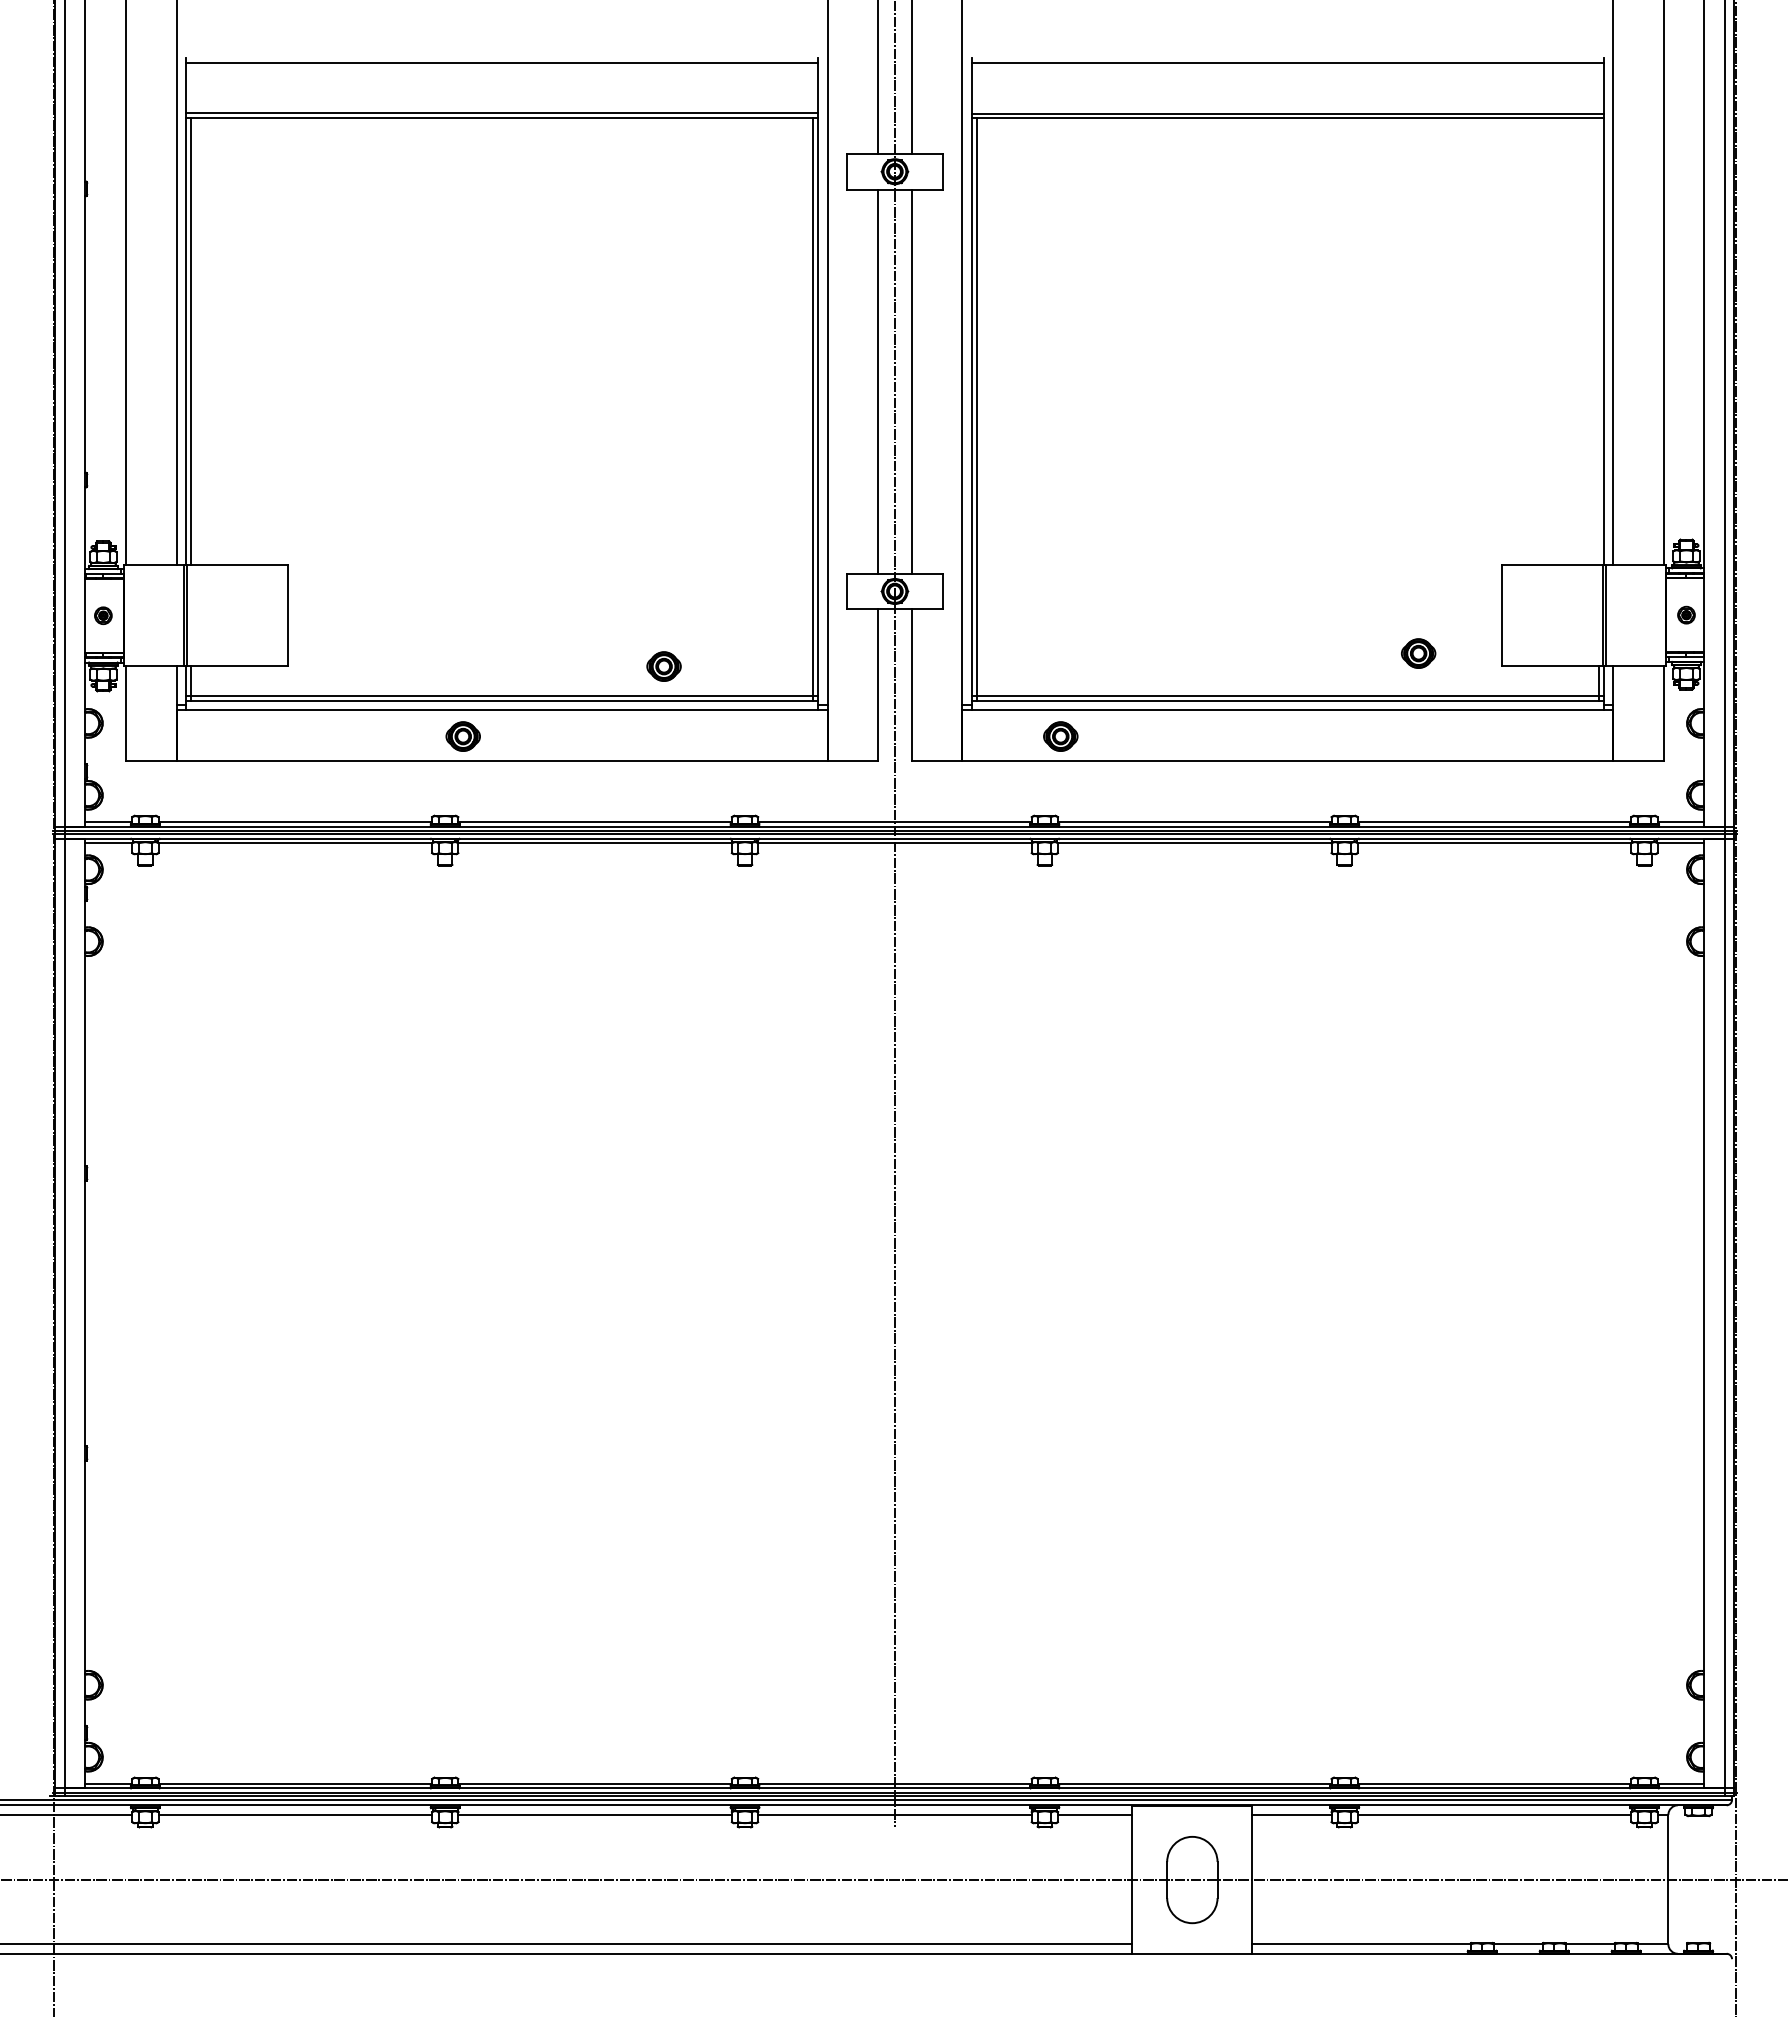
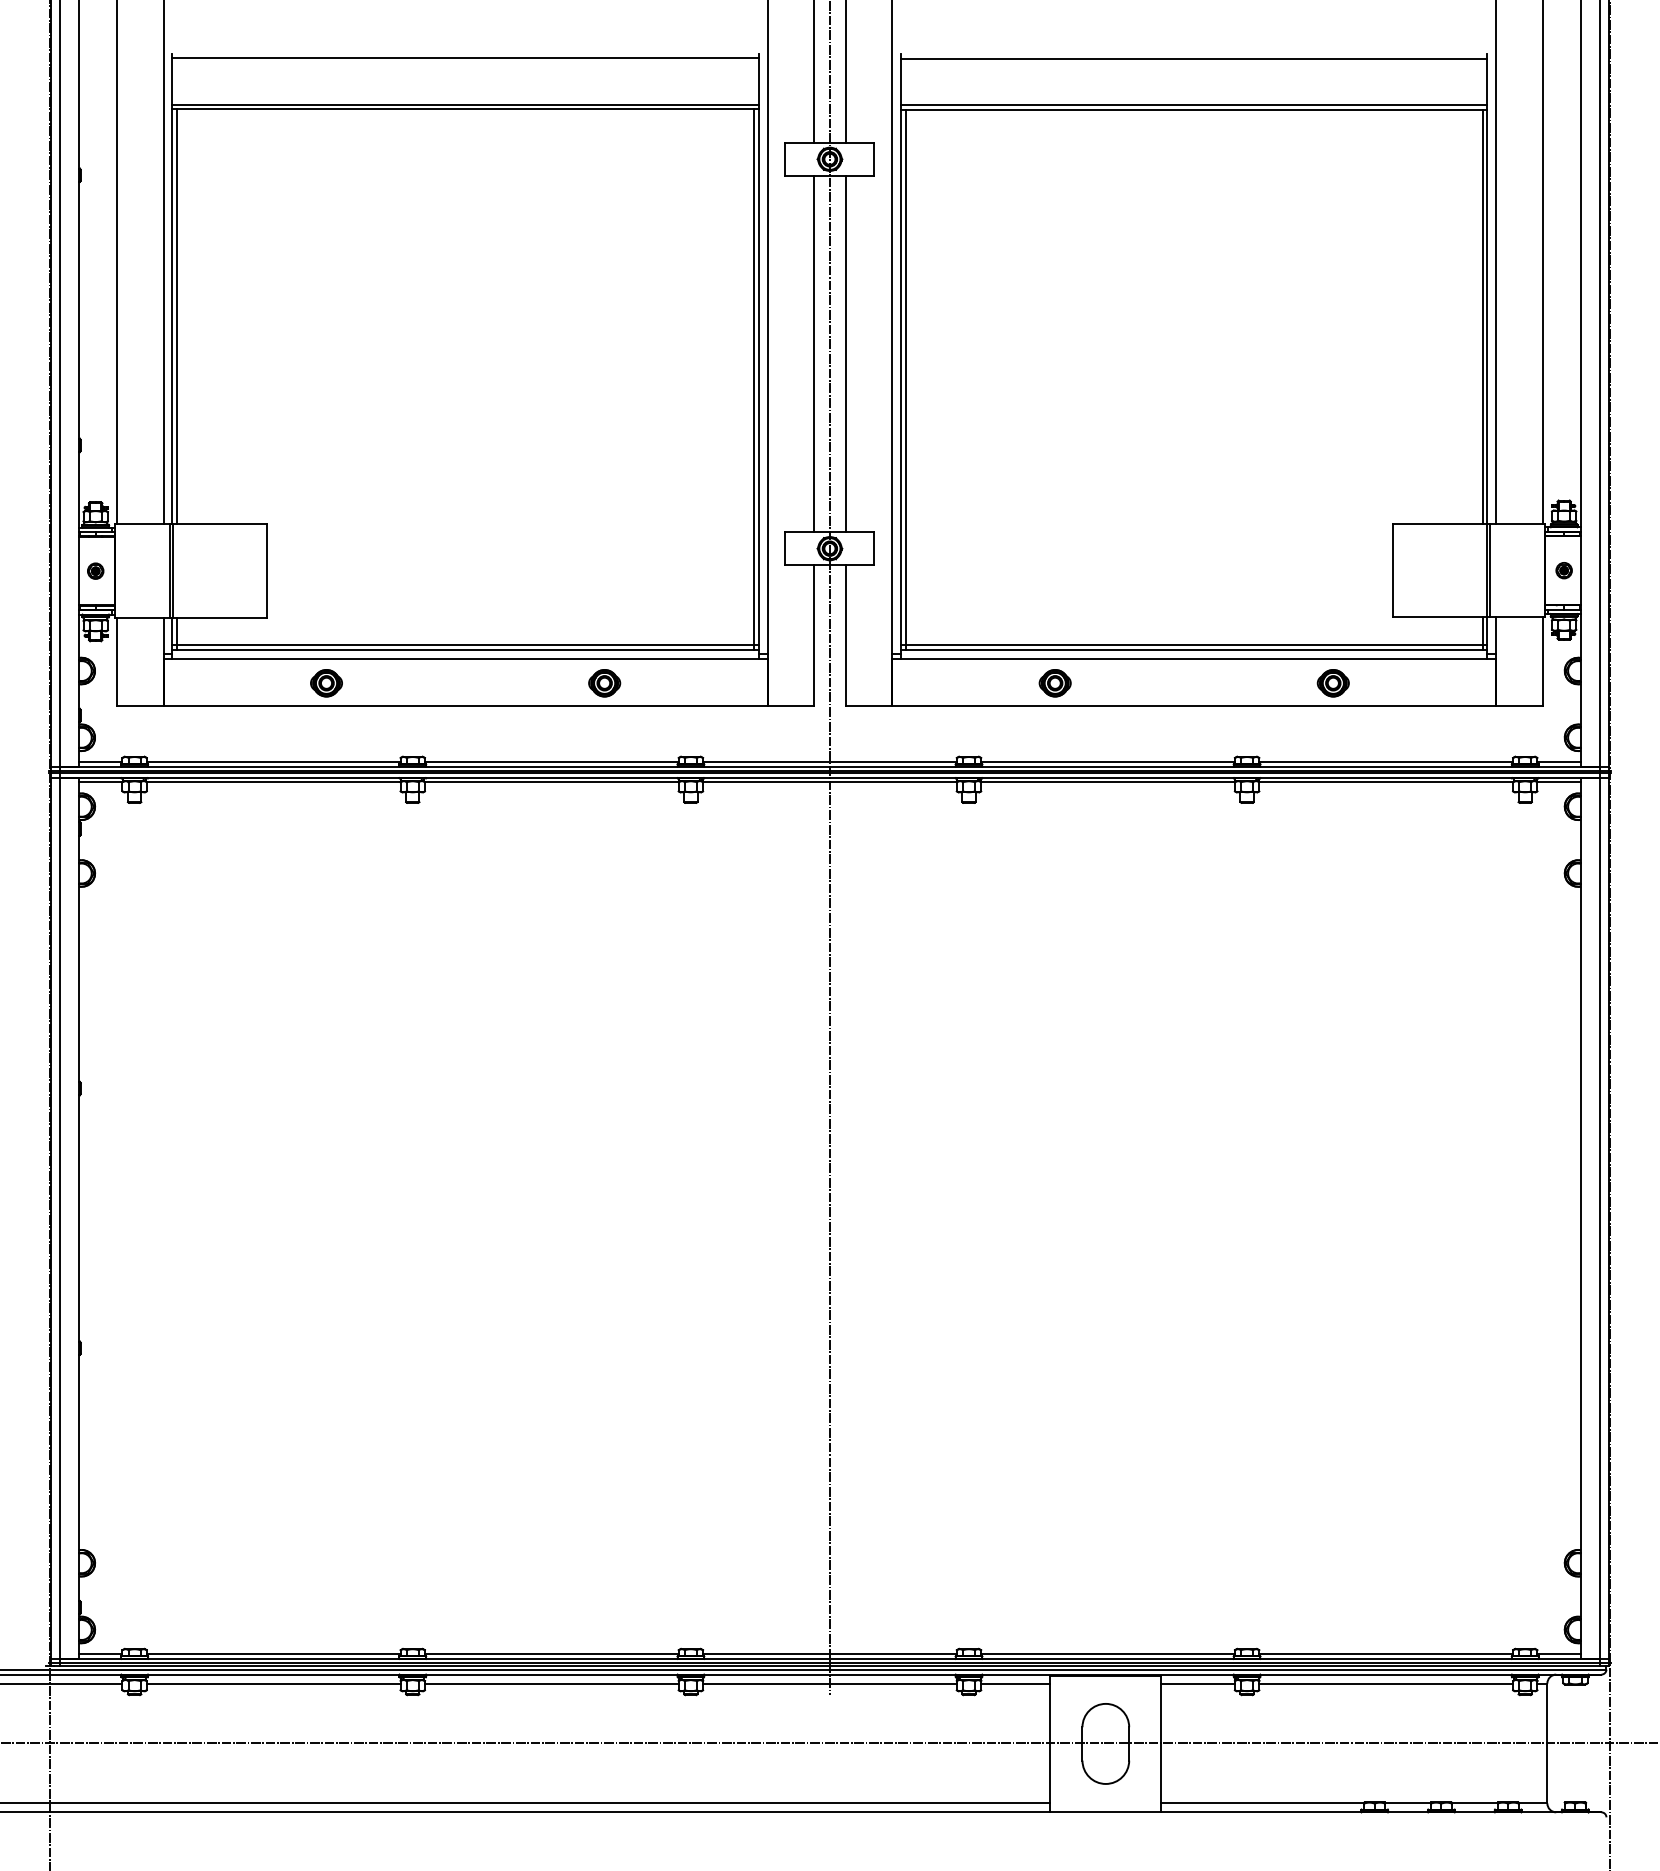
line: (1598, 341) -> (1482, 316), added
part: (1418, 653) -> (1333, 683), moved
part: (663, 666) -> (604, 683), moved
part: (462, 736) -> (325, 683), moved
part: (1060, 736) -> (1054, 683), moved

